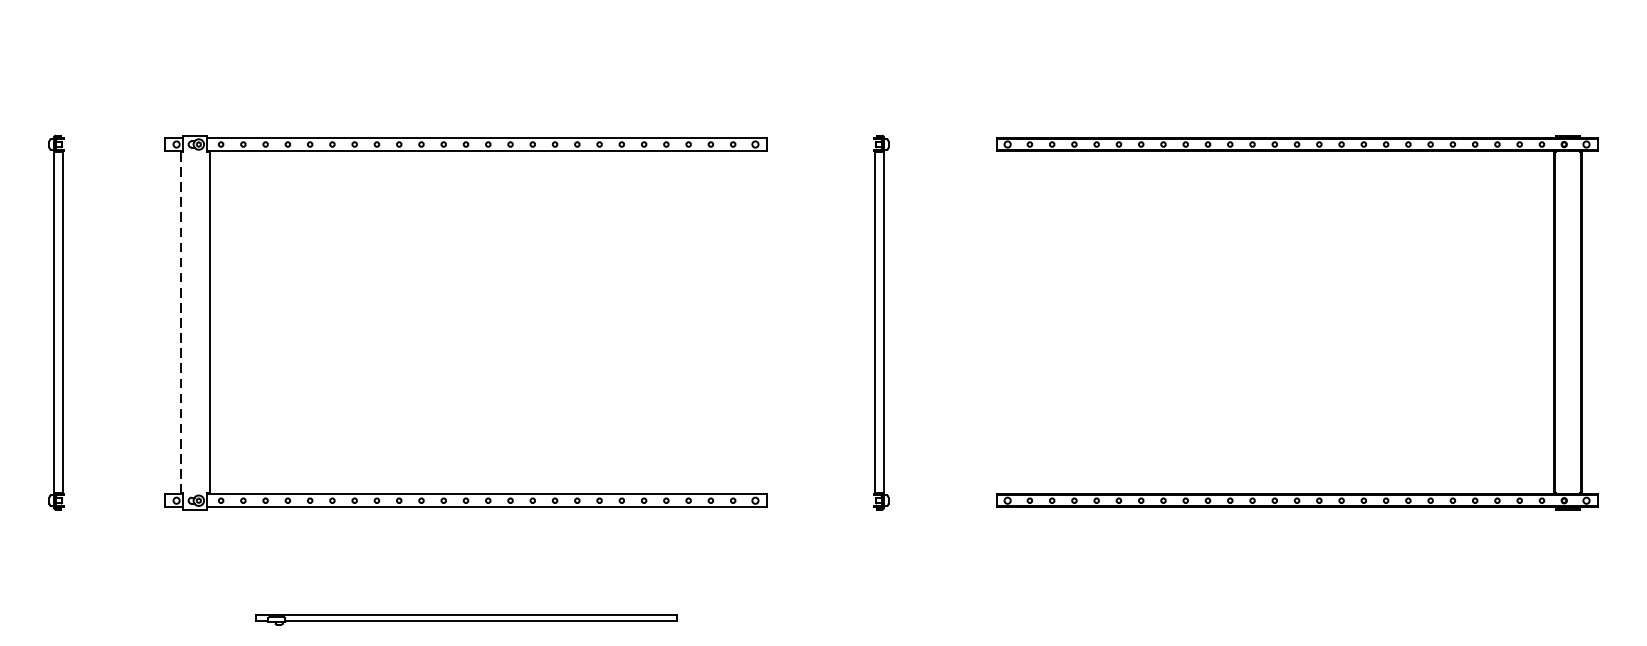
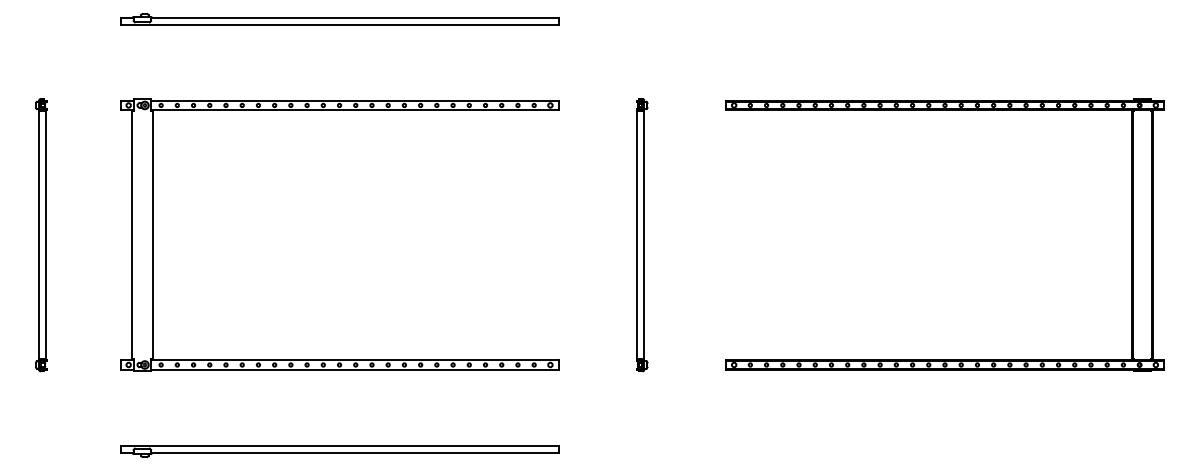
part: (465, 26) -> (339, 19), added
line: (180, 323) -> (131, 235), dashed -> solid
part: (465, 619) -> (339, 451), size x1.43

